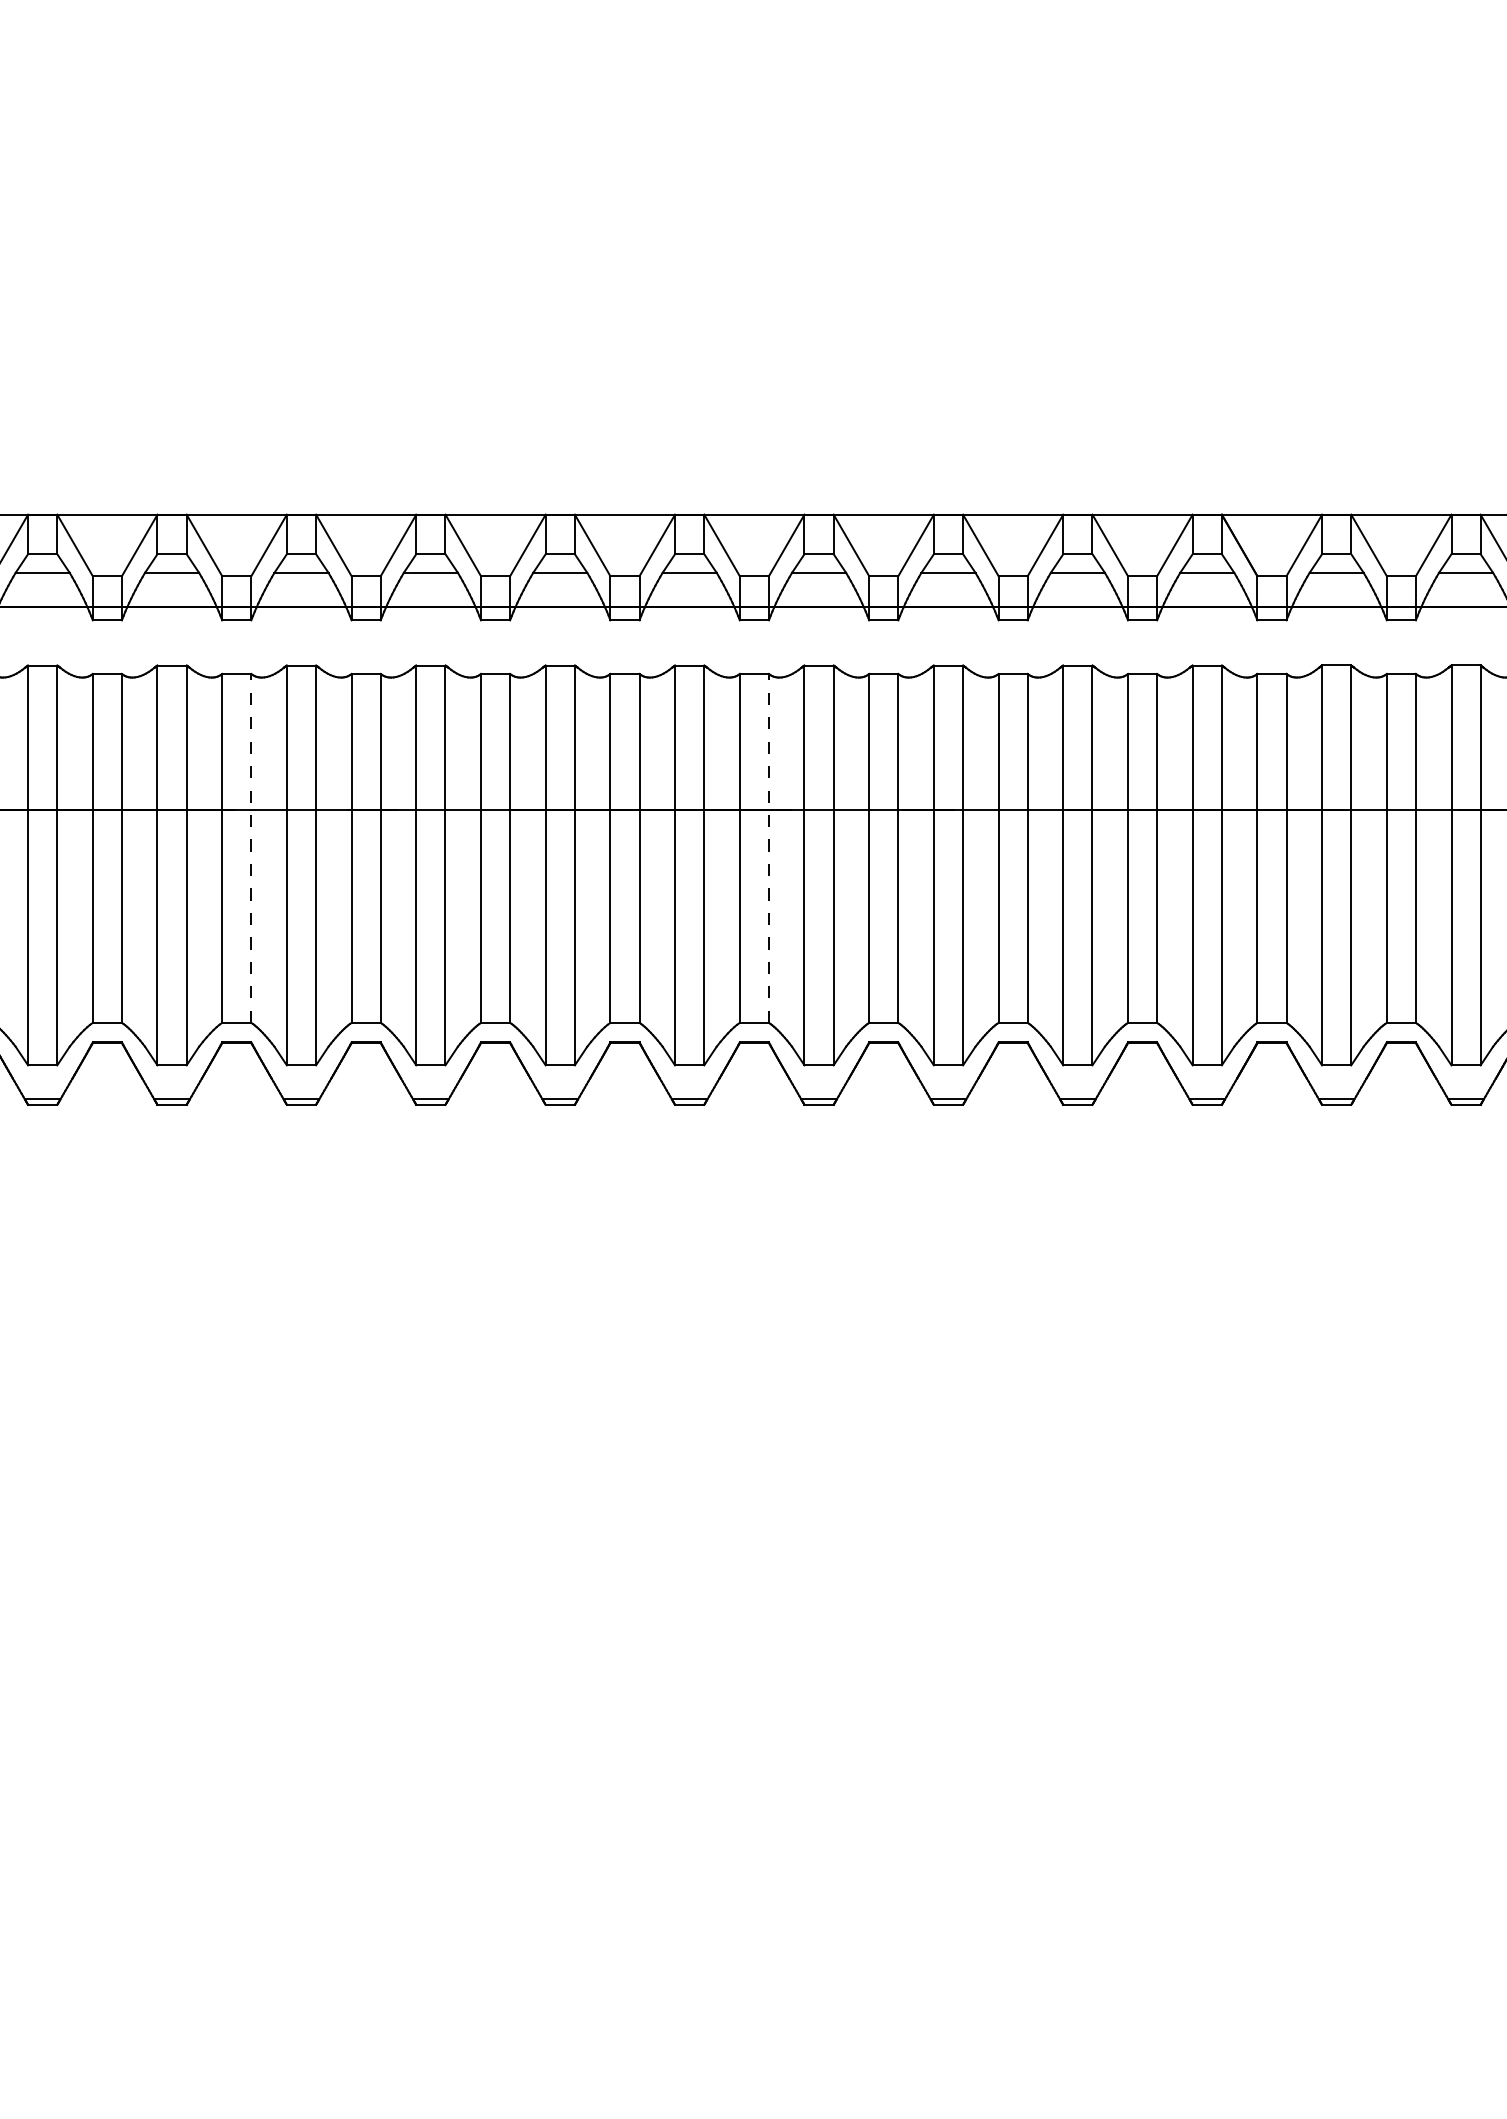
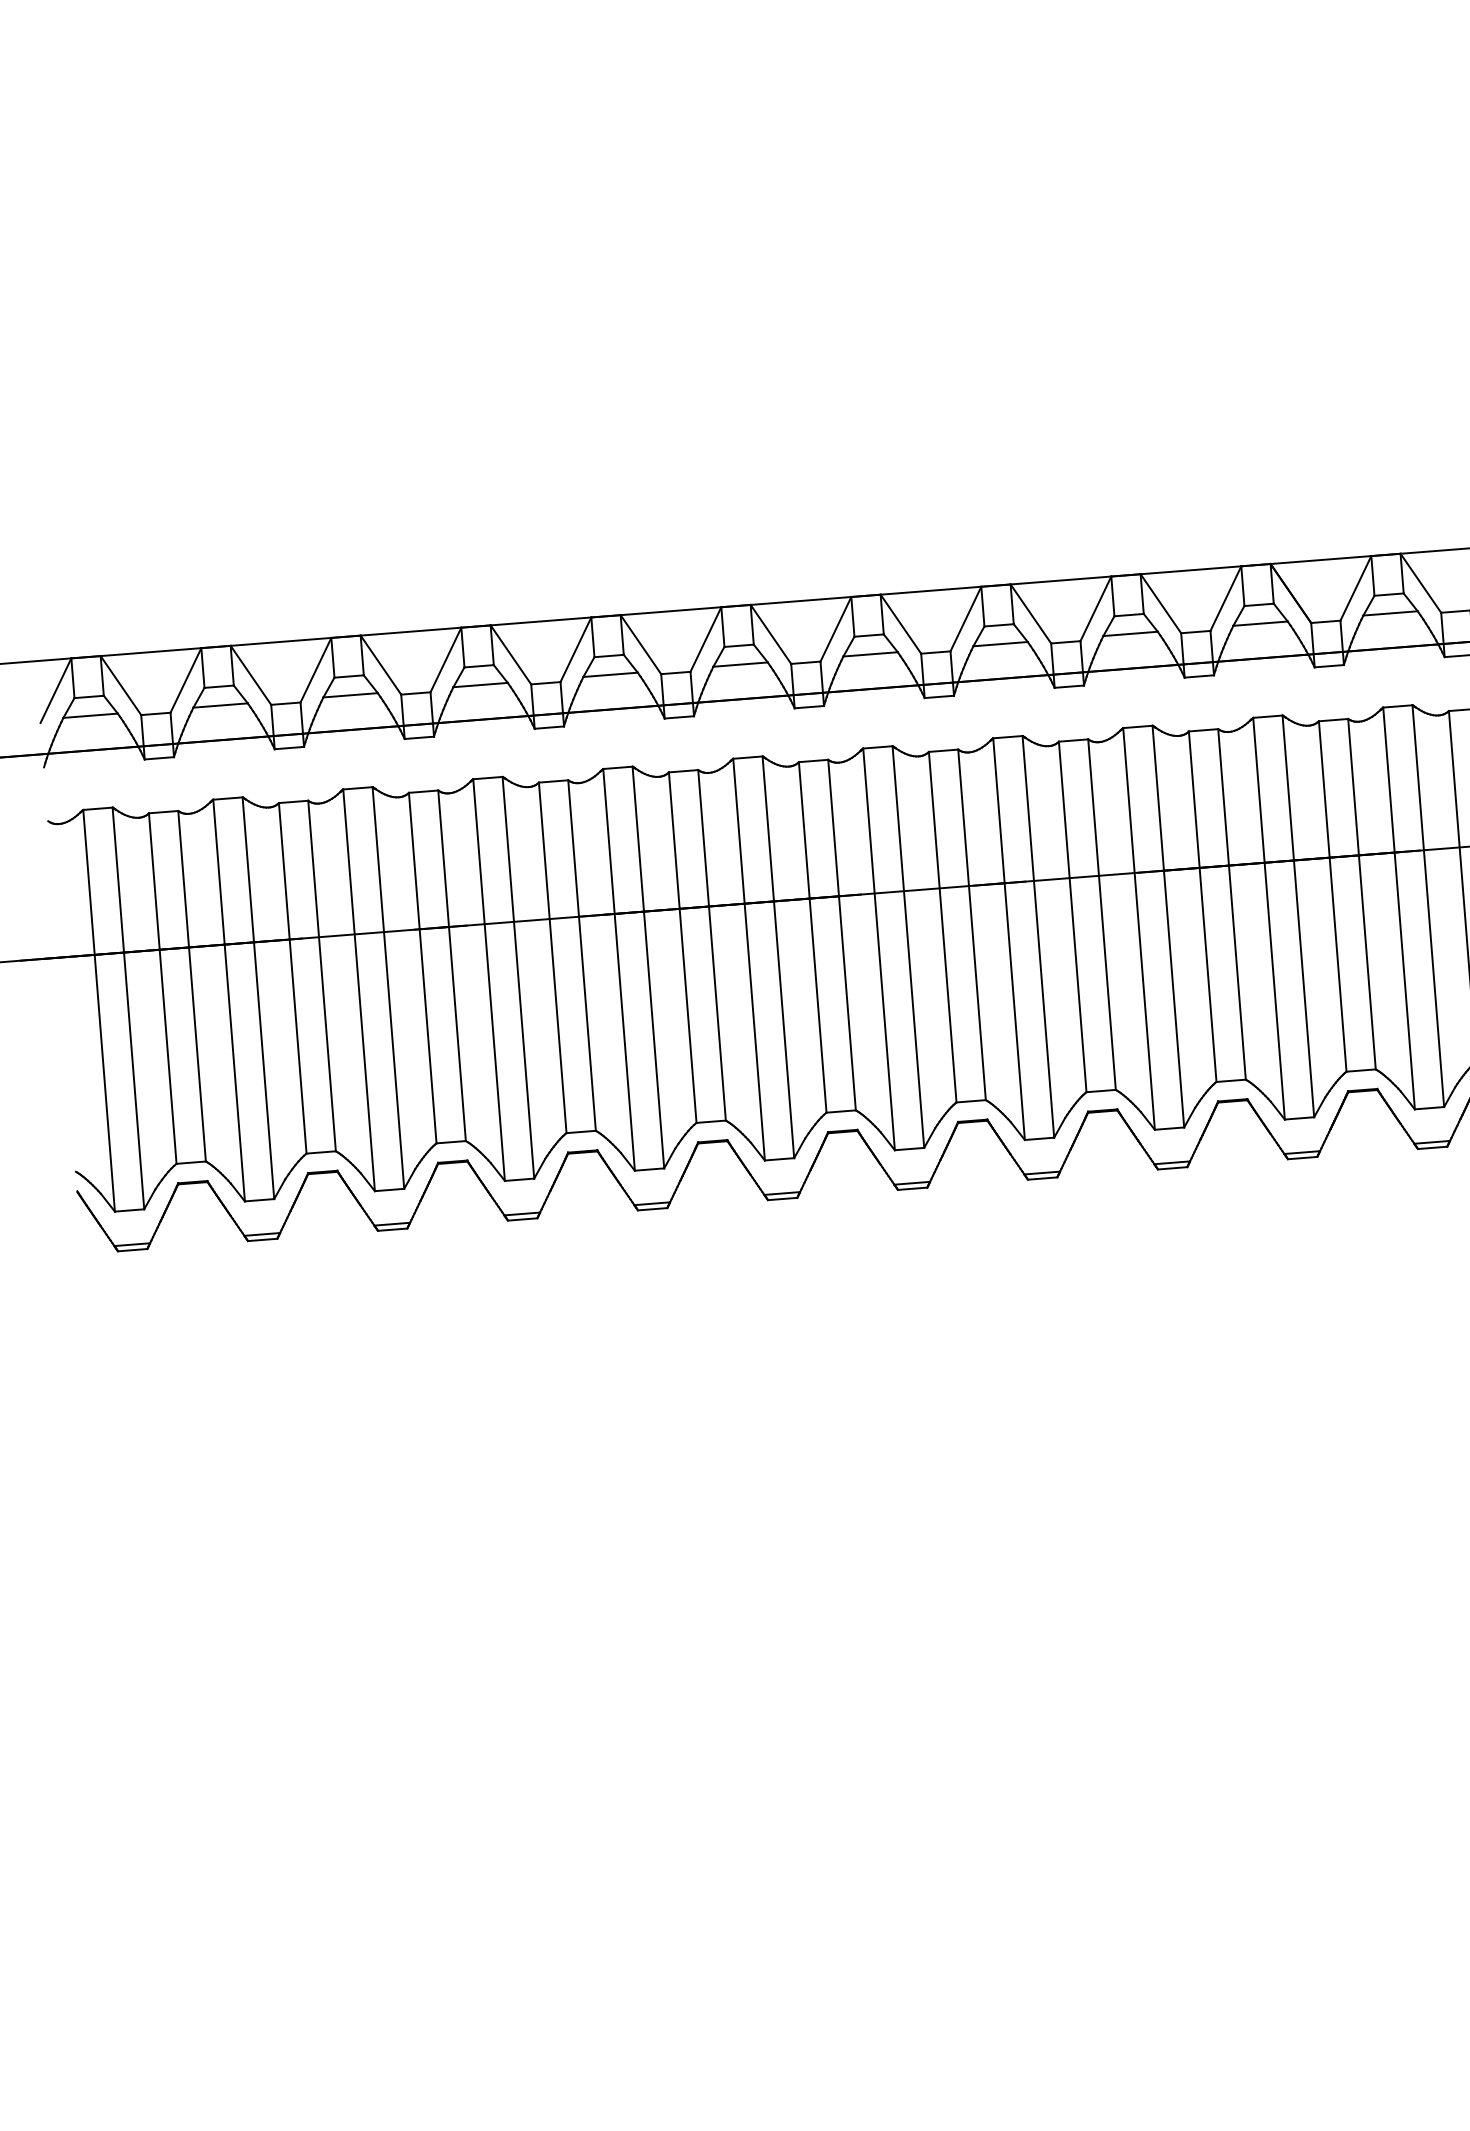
line: (251, 847) -> (322, 975), dashed -> solid
line: (768, 847) -> (841, 934), dashed -> solid

